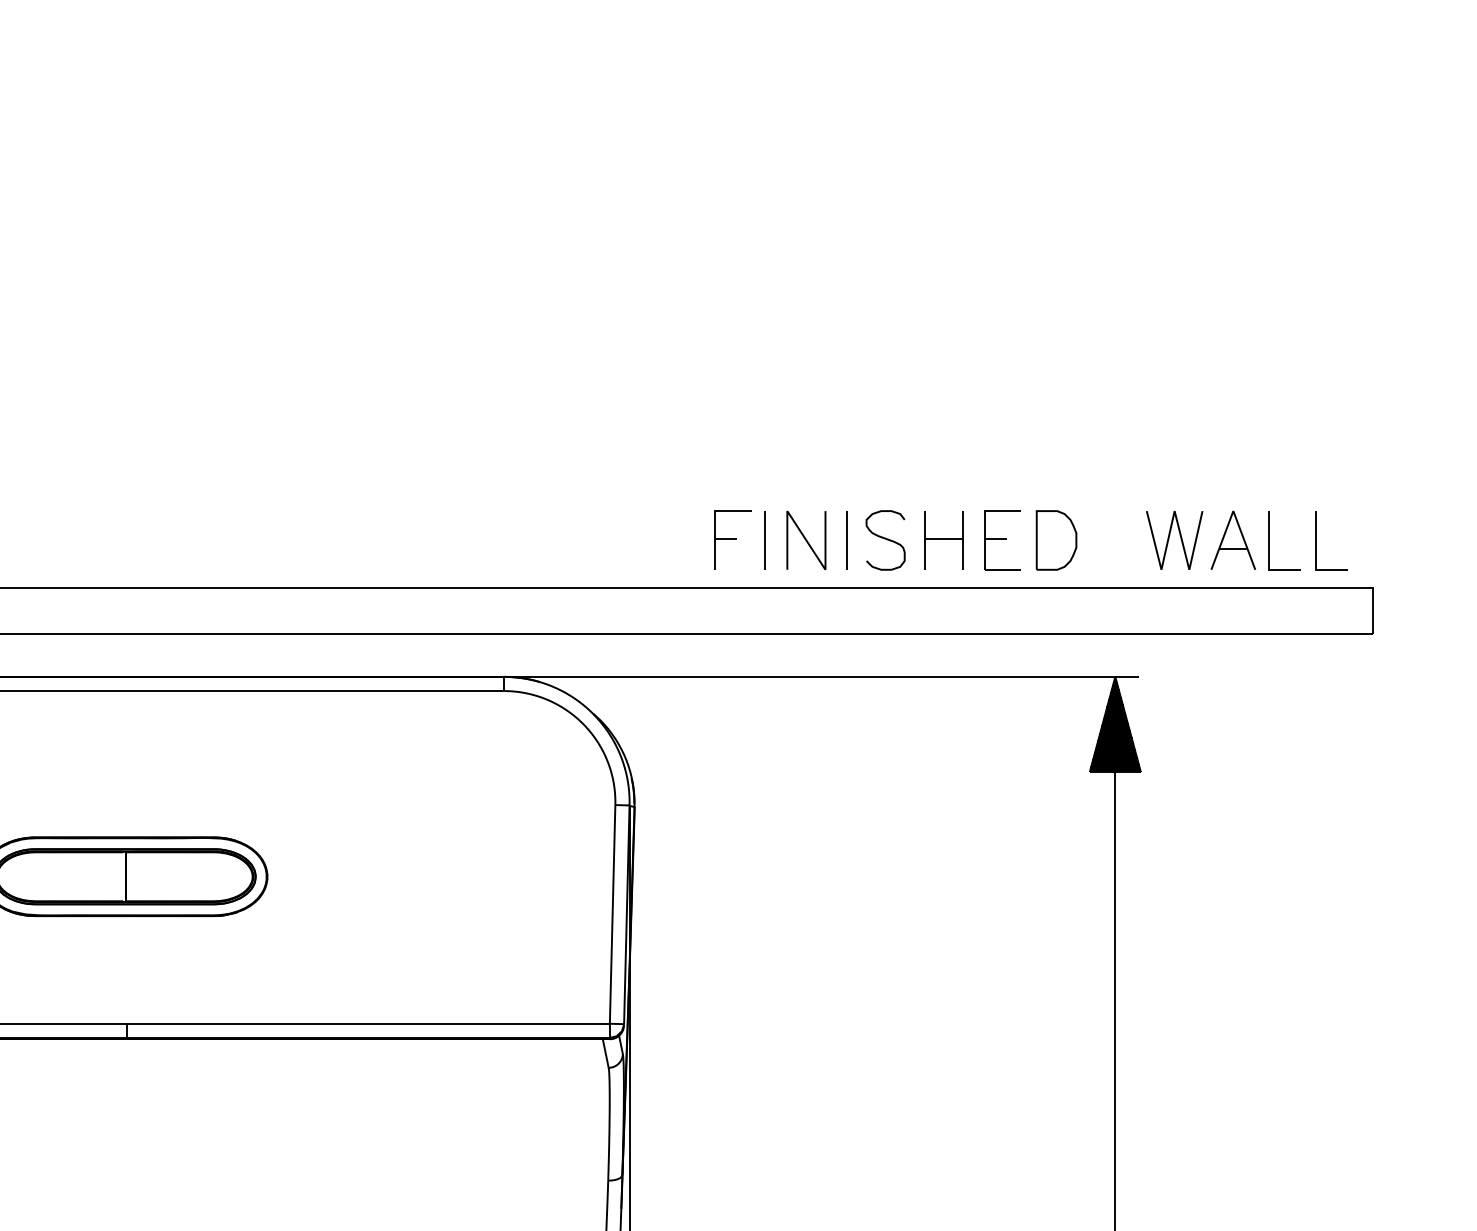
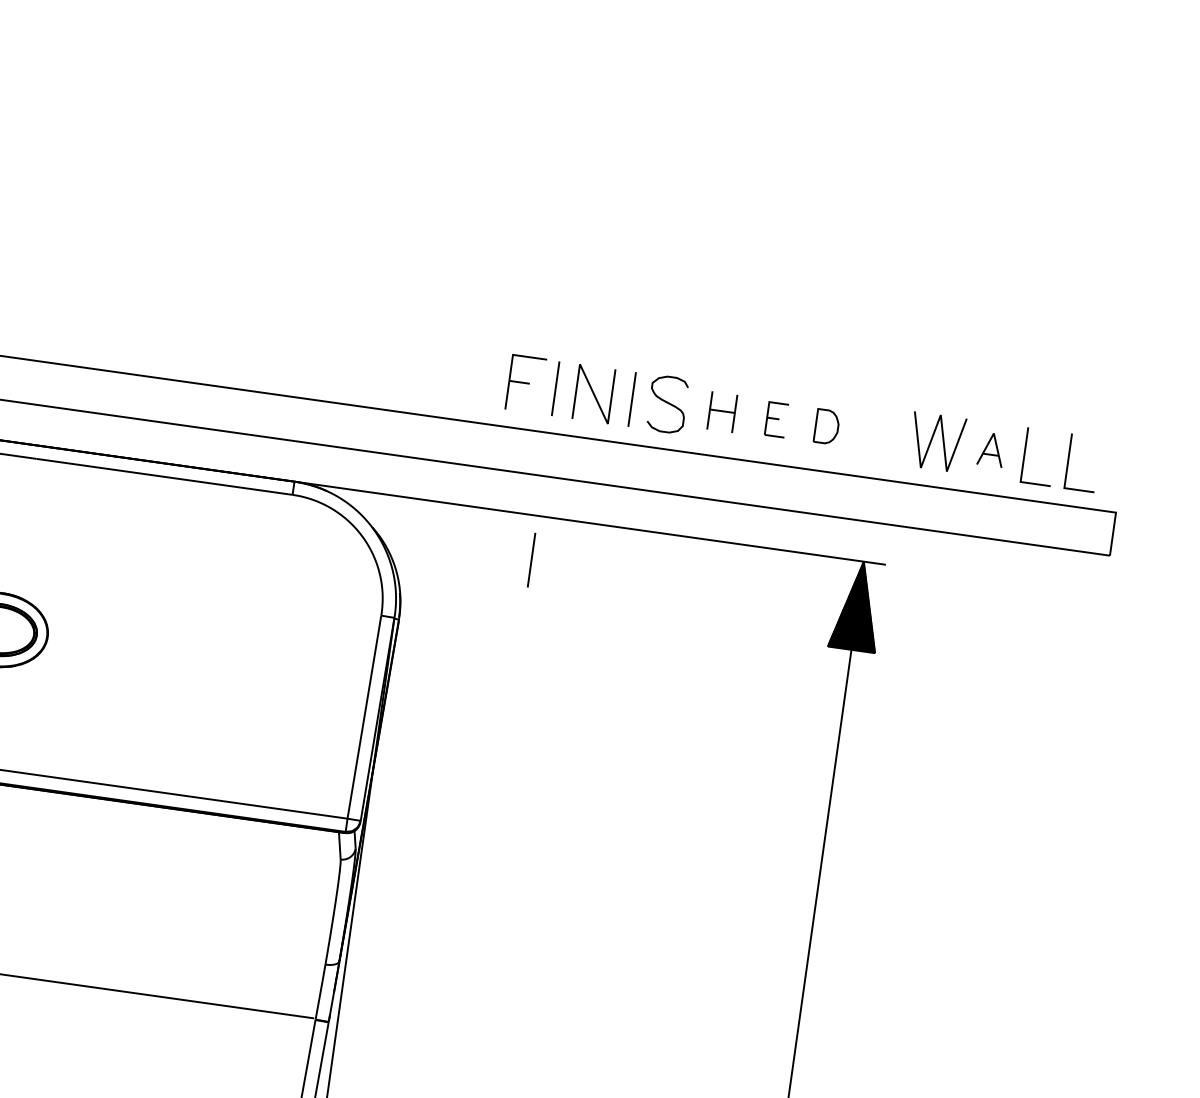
part: (1232, 539) -> (991, 449), size x0.6
part: (943, 540) -> (721, 412), size x0.7
part: (1002, 540) -> (776, 419), size x0.6
part: (1056, 540) -> (826, 426), size x0.6
line: (764, 724) -> (530, 560), added

